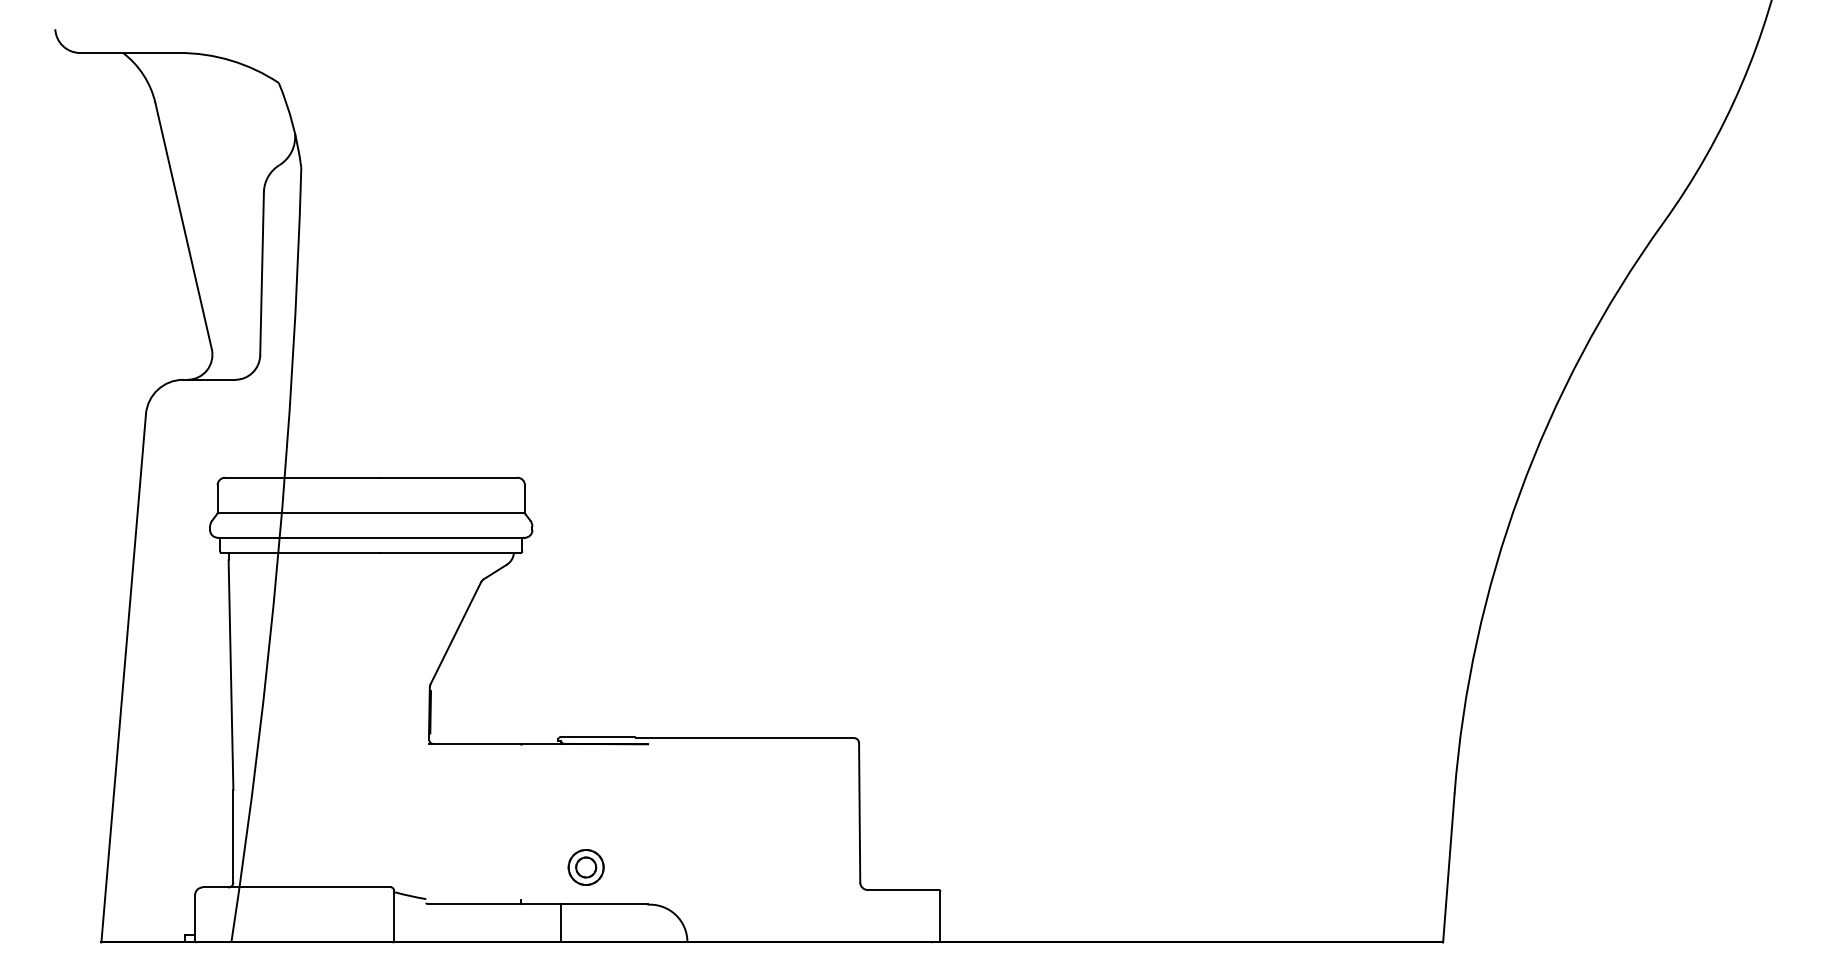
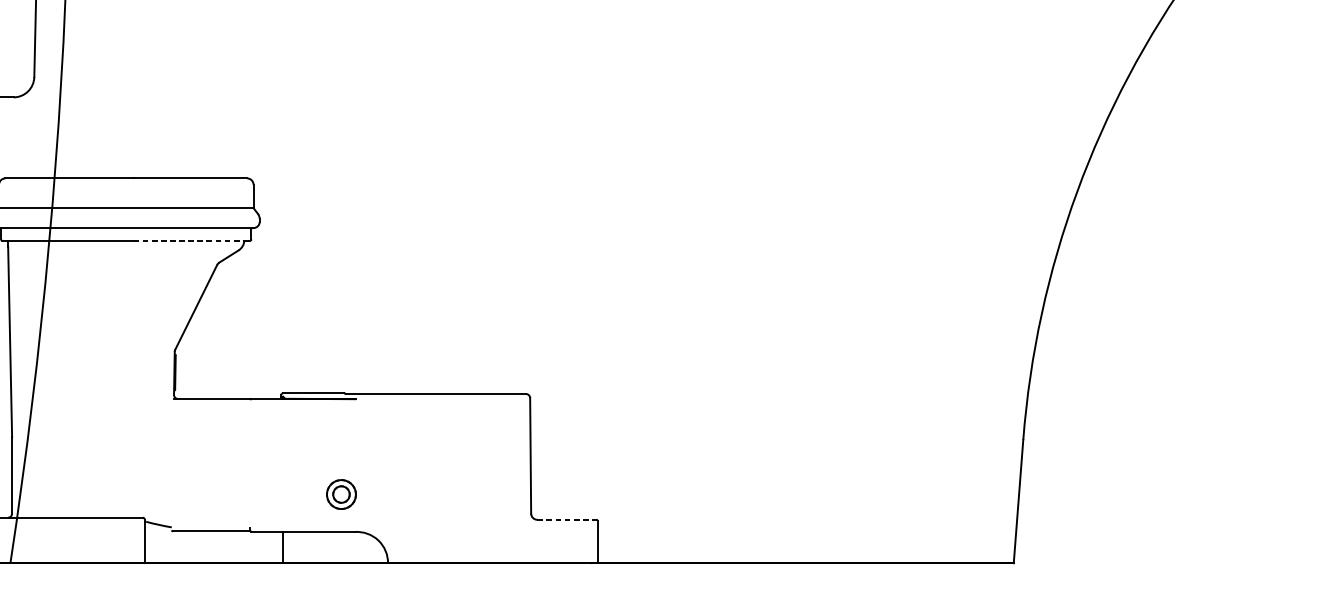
line: (450, 552) -> (191, 240), solid -> dashed
part: (585, 867) -> (340, 494), moved
line: (903, 889) -> (566, 519), solid -> dashed

